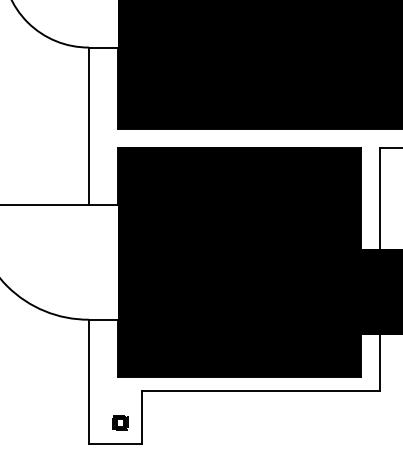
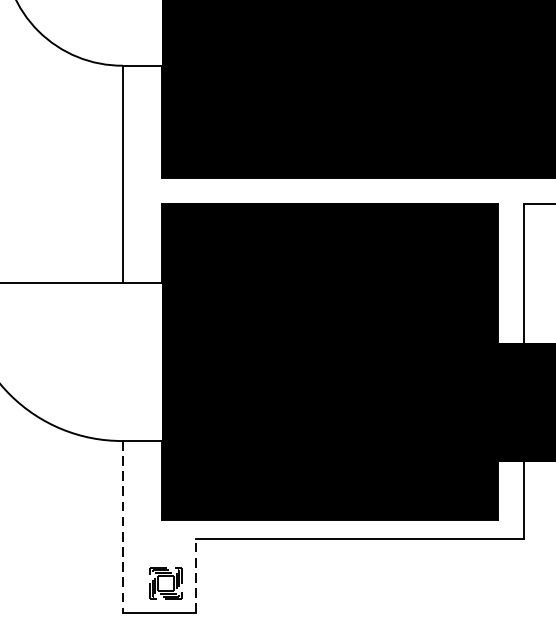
line: (89, 382) -> (123, 527), solid -> dashed
line: (141, 417) -> (195, 575), solid -> dashed
part: (120, 422) -> (166, 582), size x1.6

